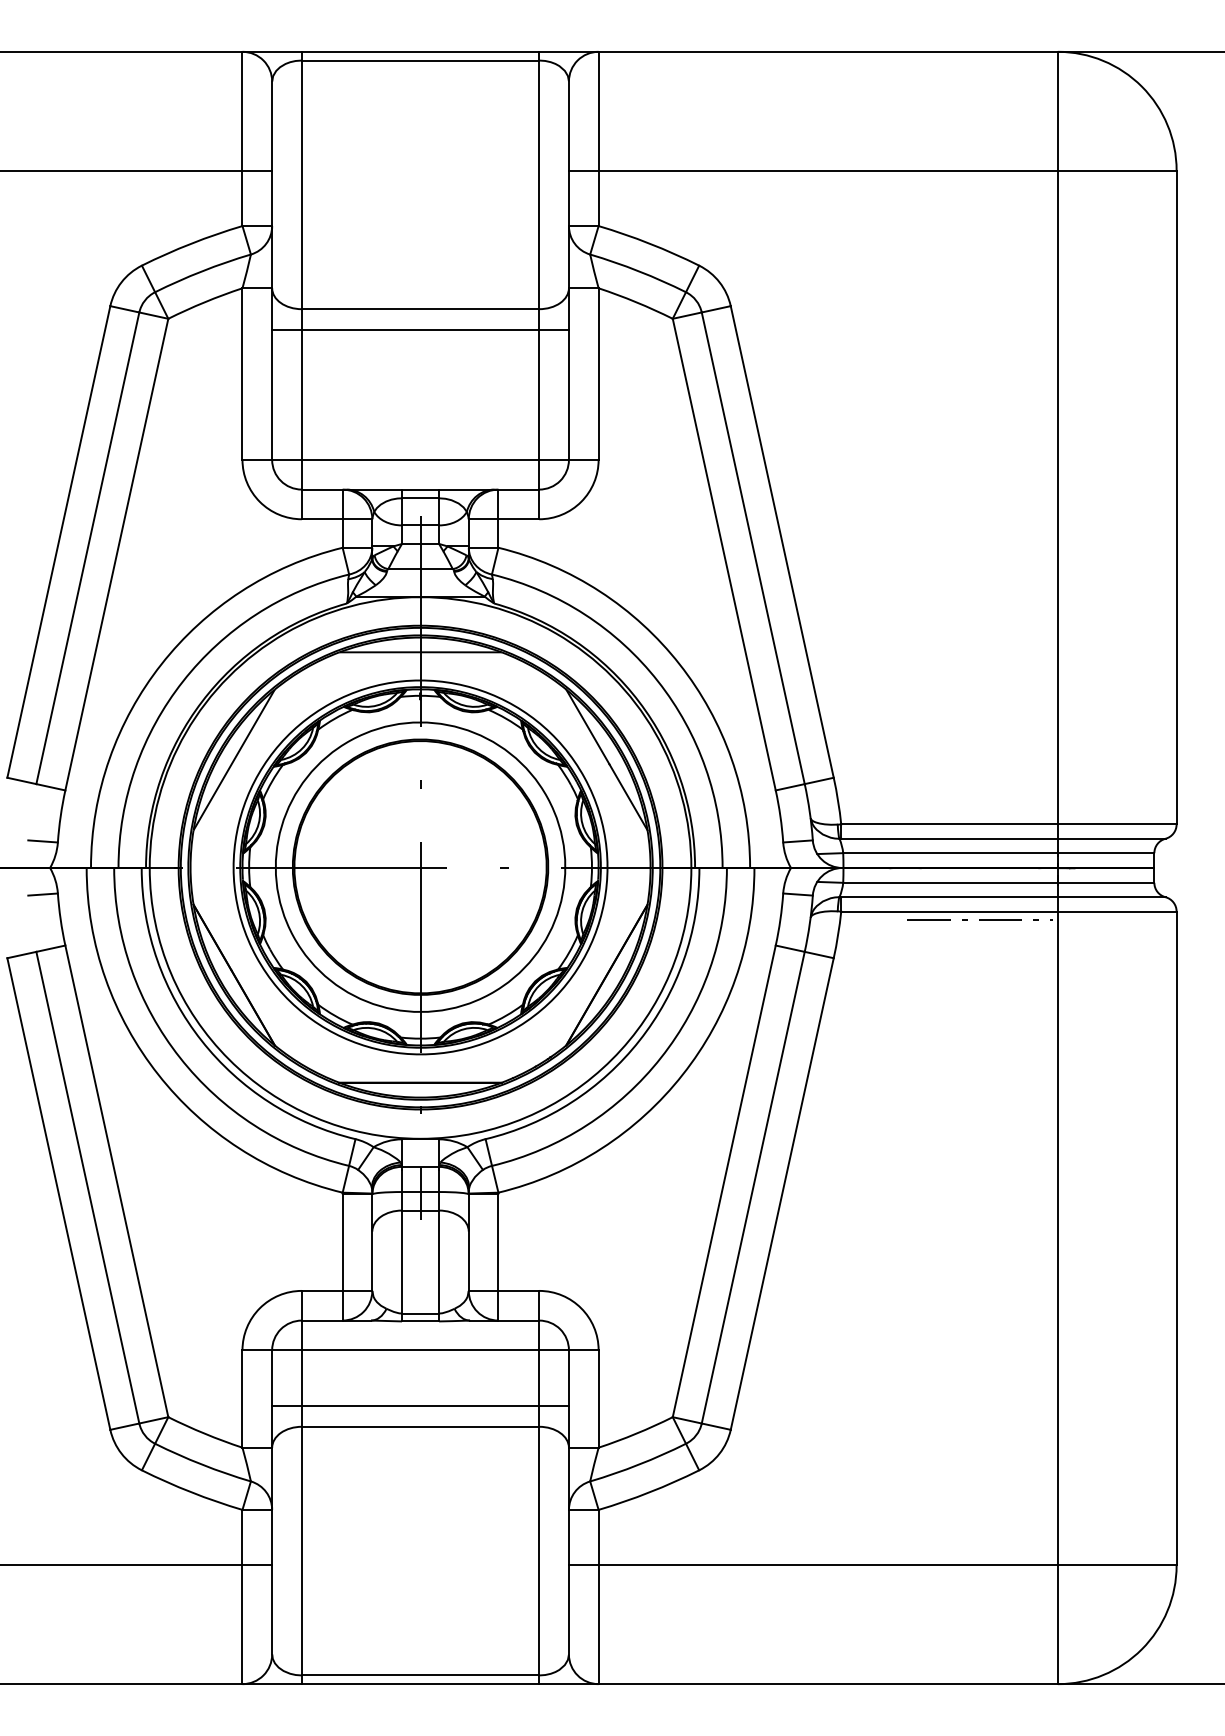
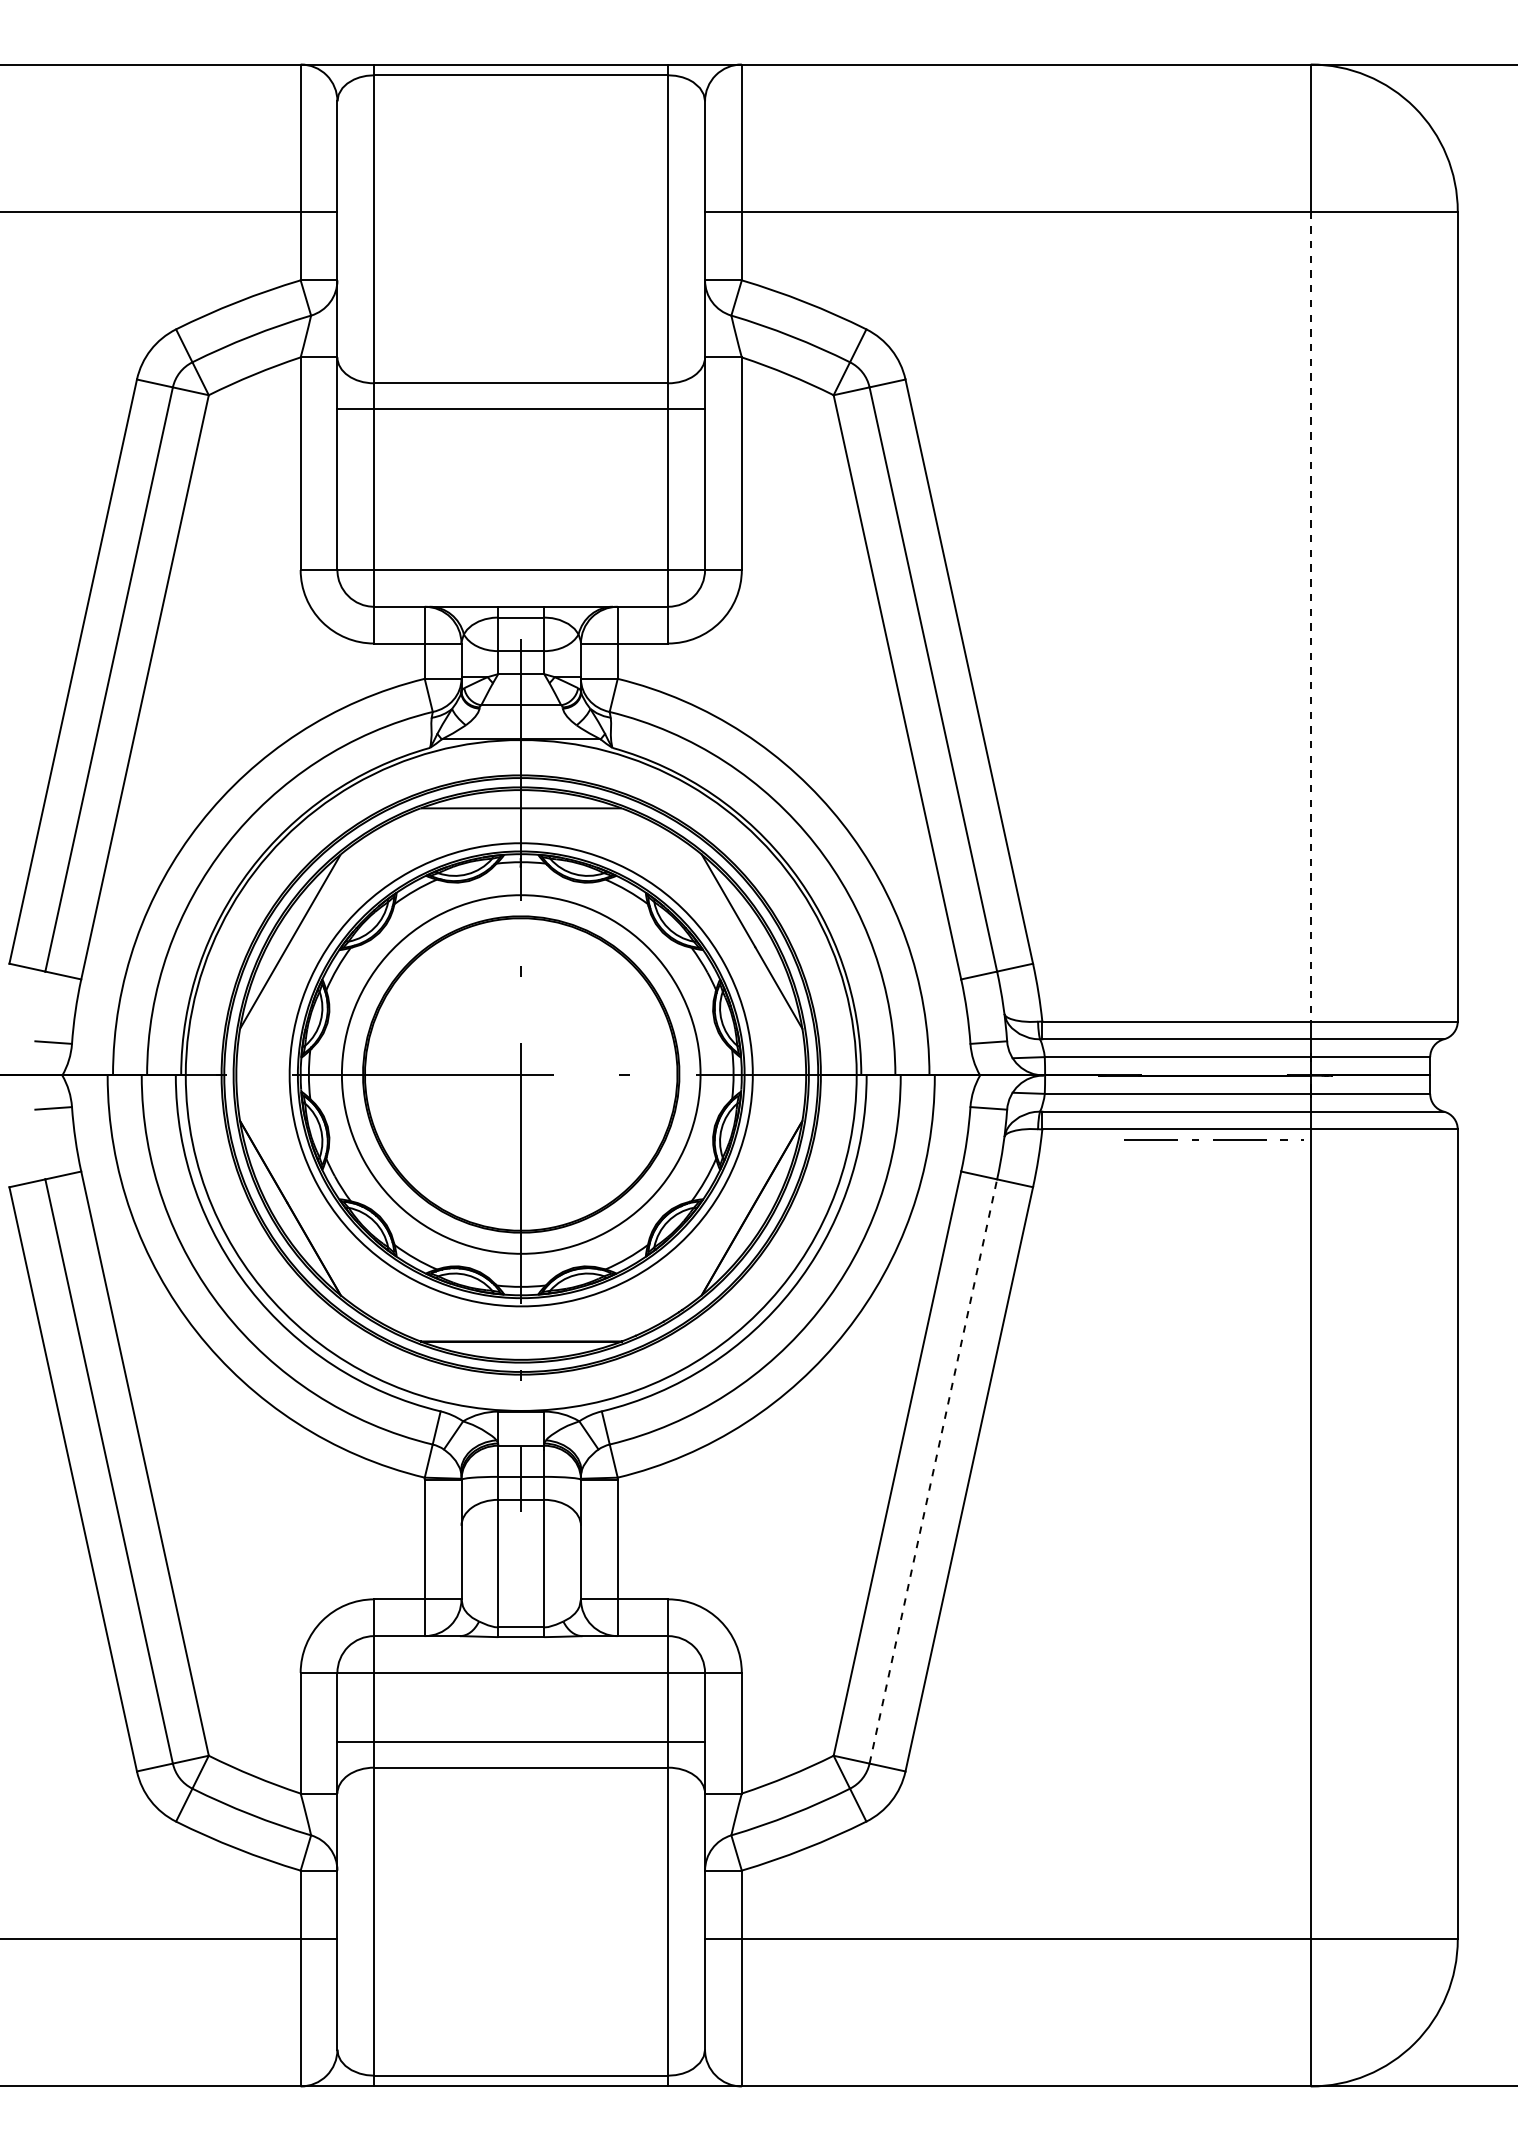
line: (1057, 497) -> (1310, 616), solid -> dashed
line: (753, 1187) -> (933, 1471), solid -> dashed

